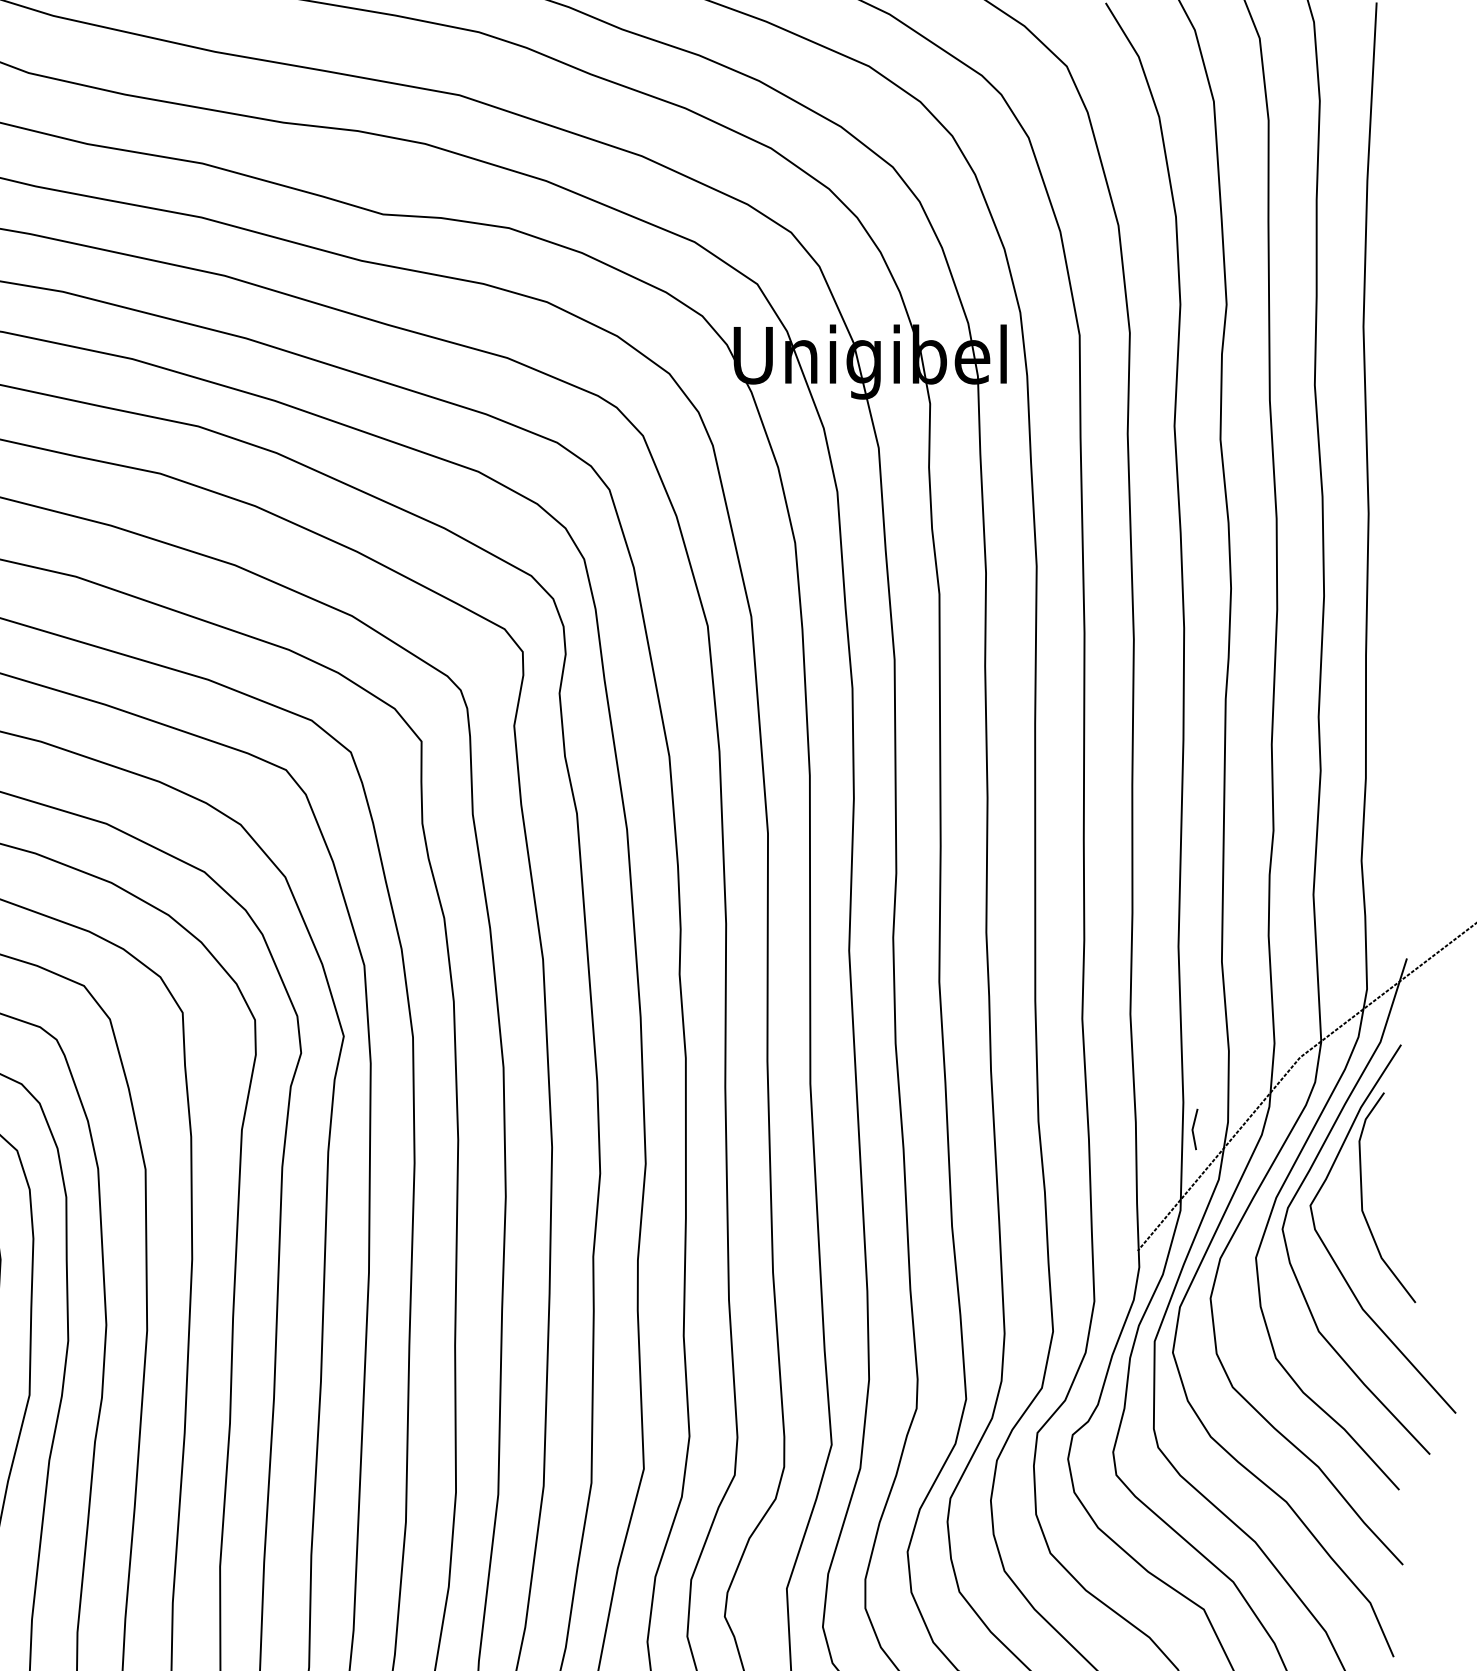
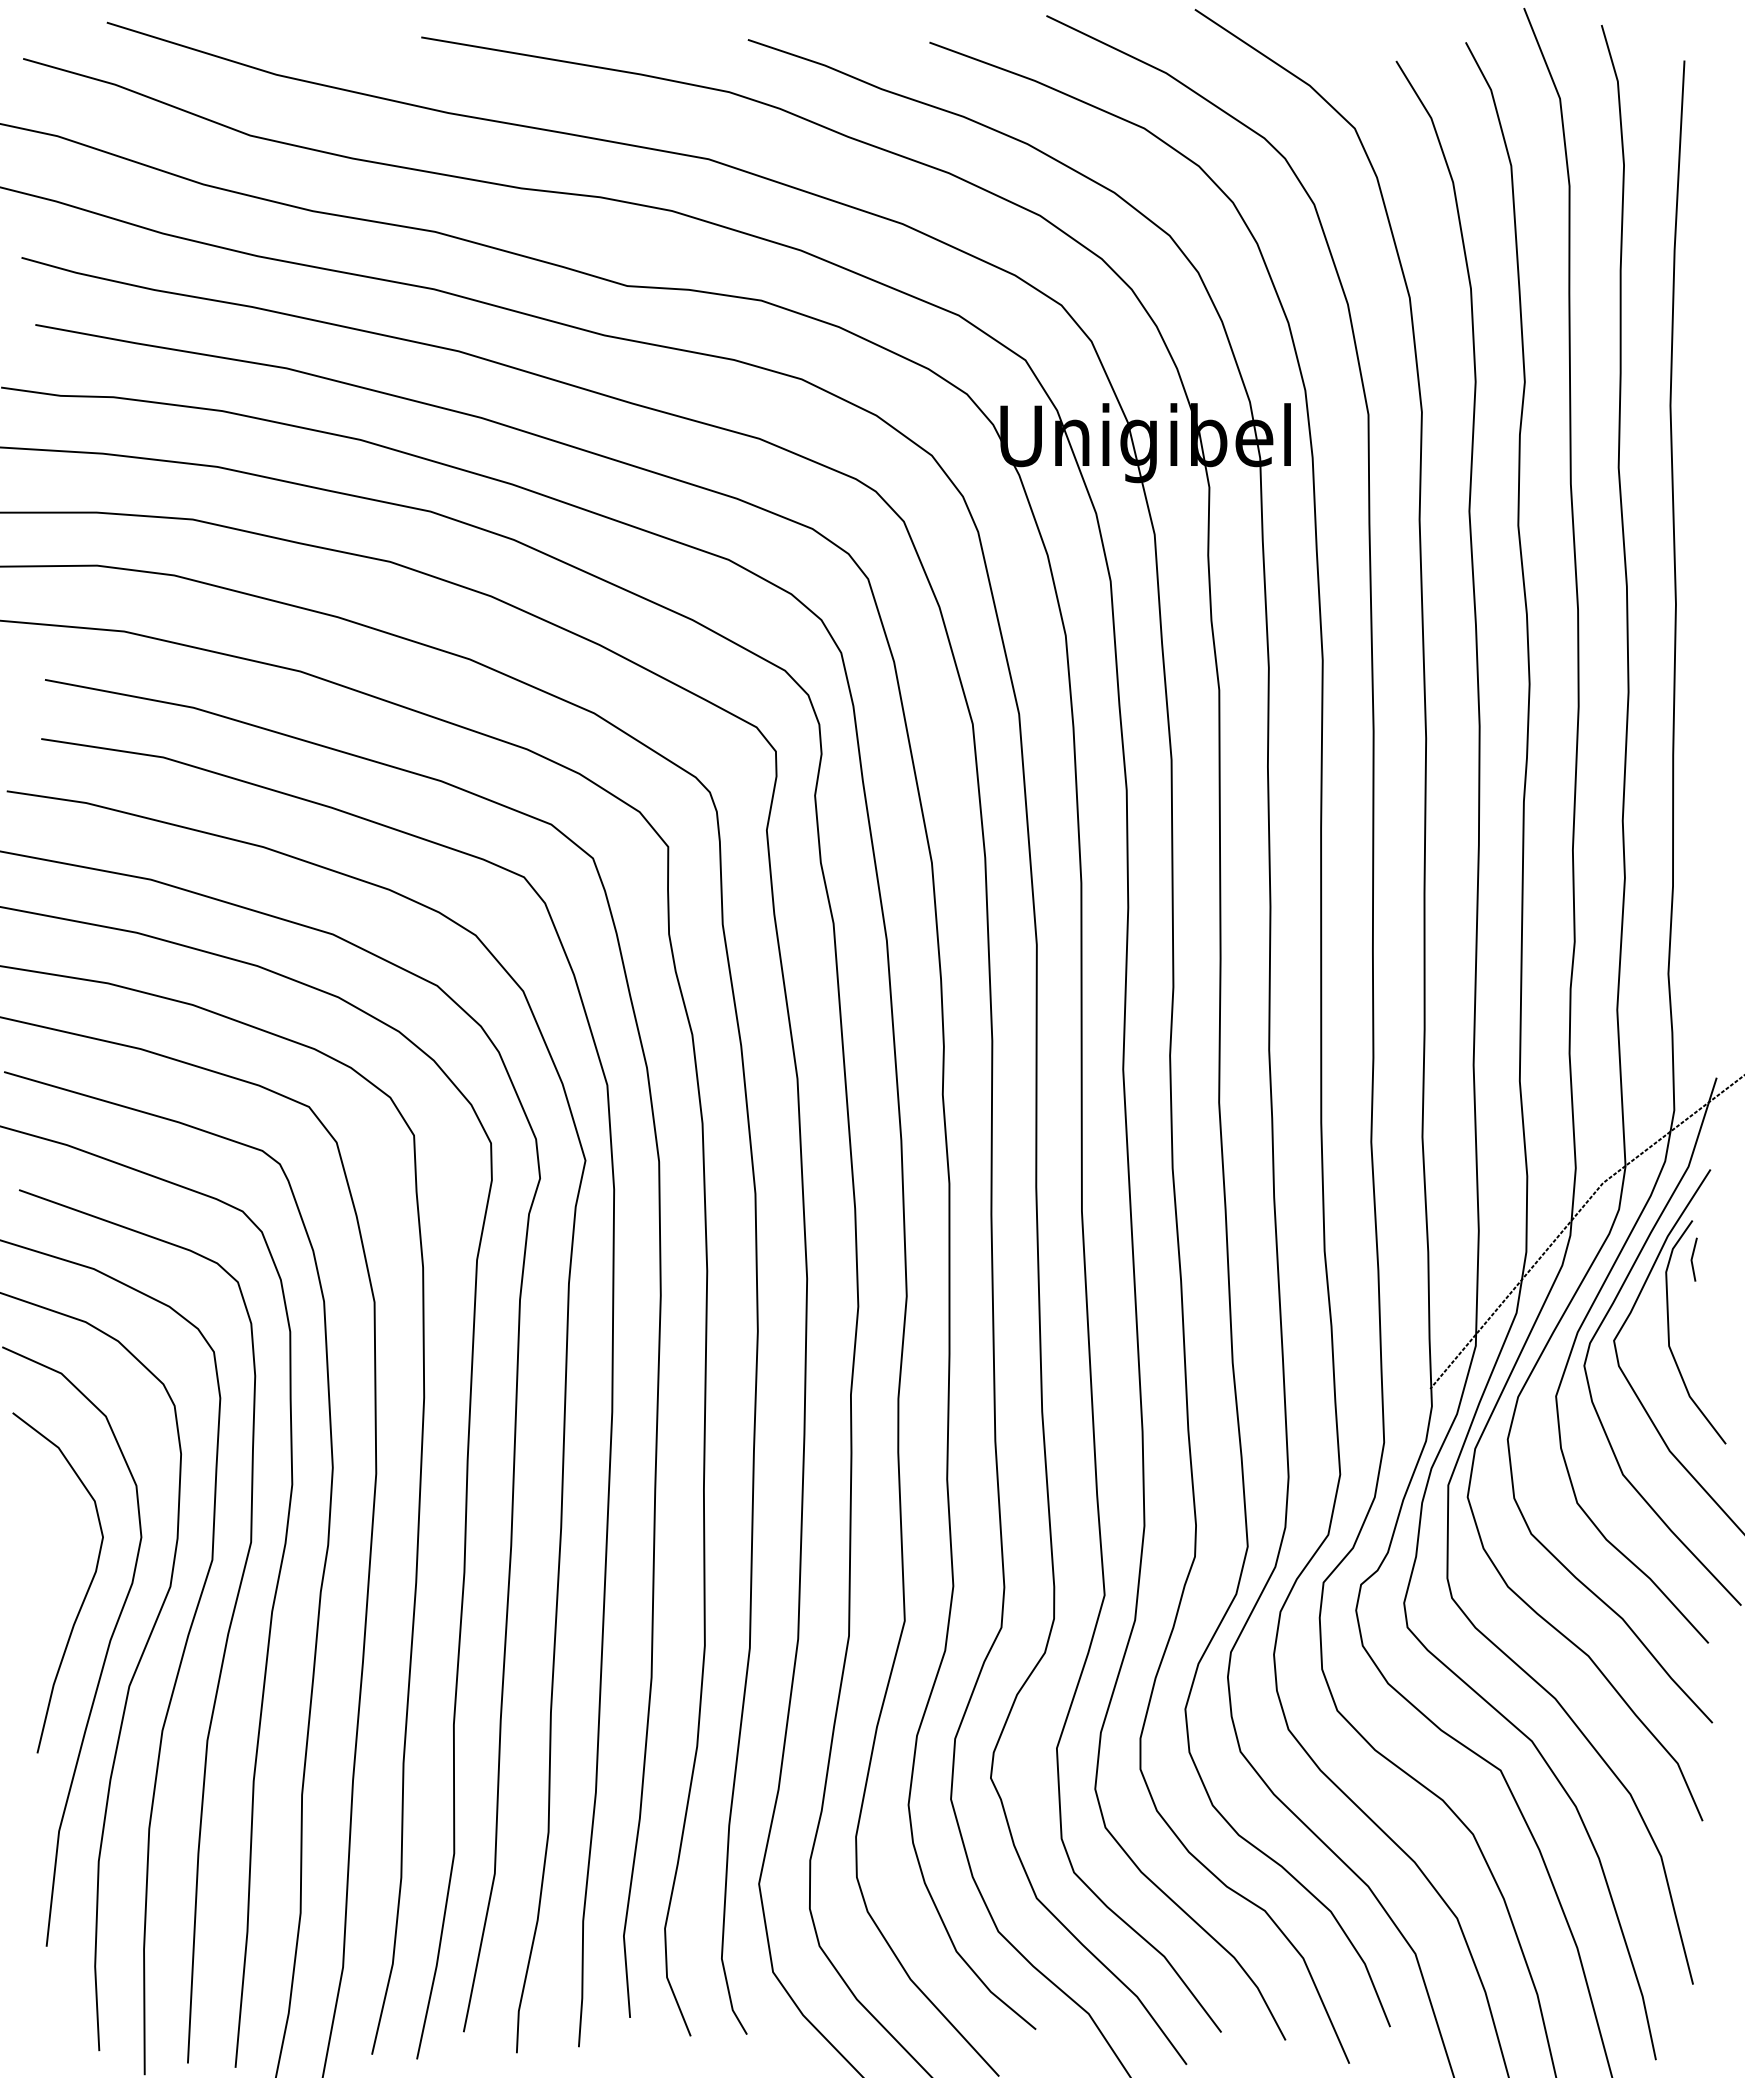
part: (1194, 1129) -> (1693, 1259), moved

